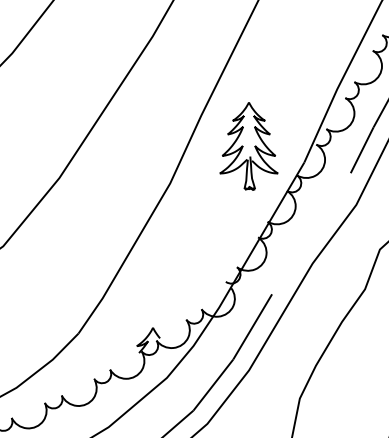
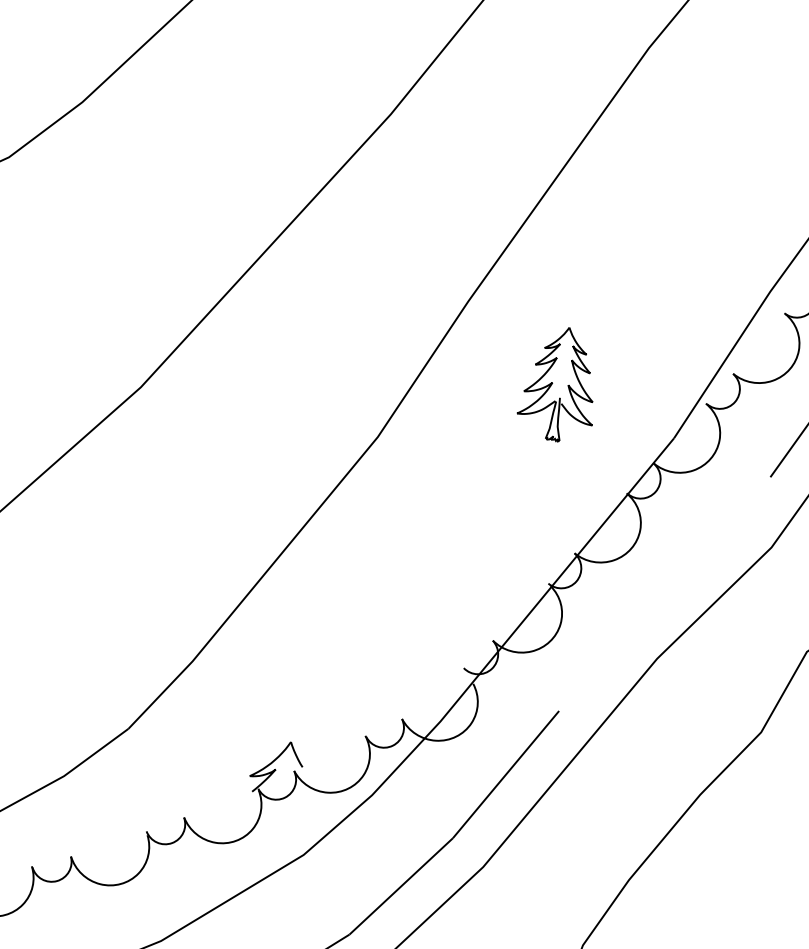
part: (248, 146) -> (559, 384), size x0.6

